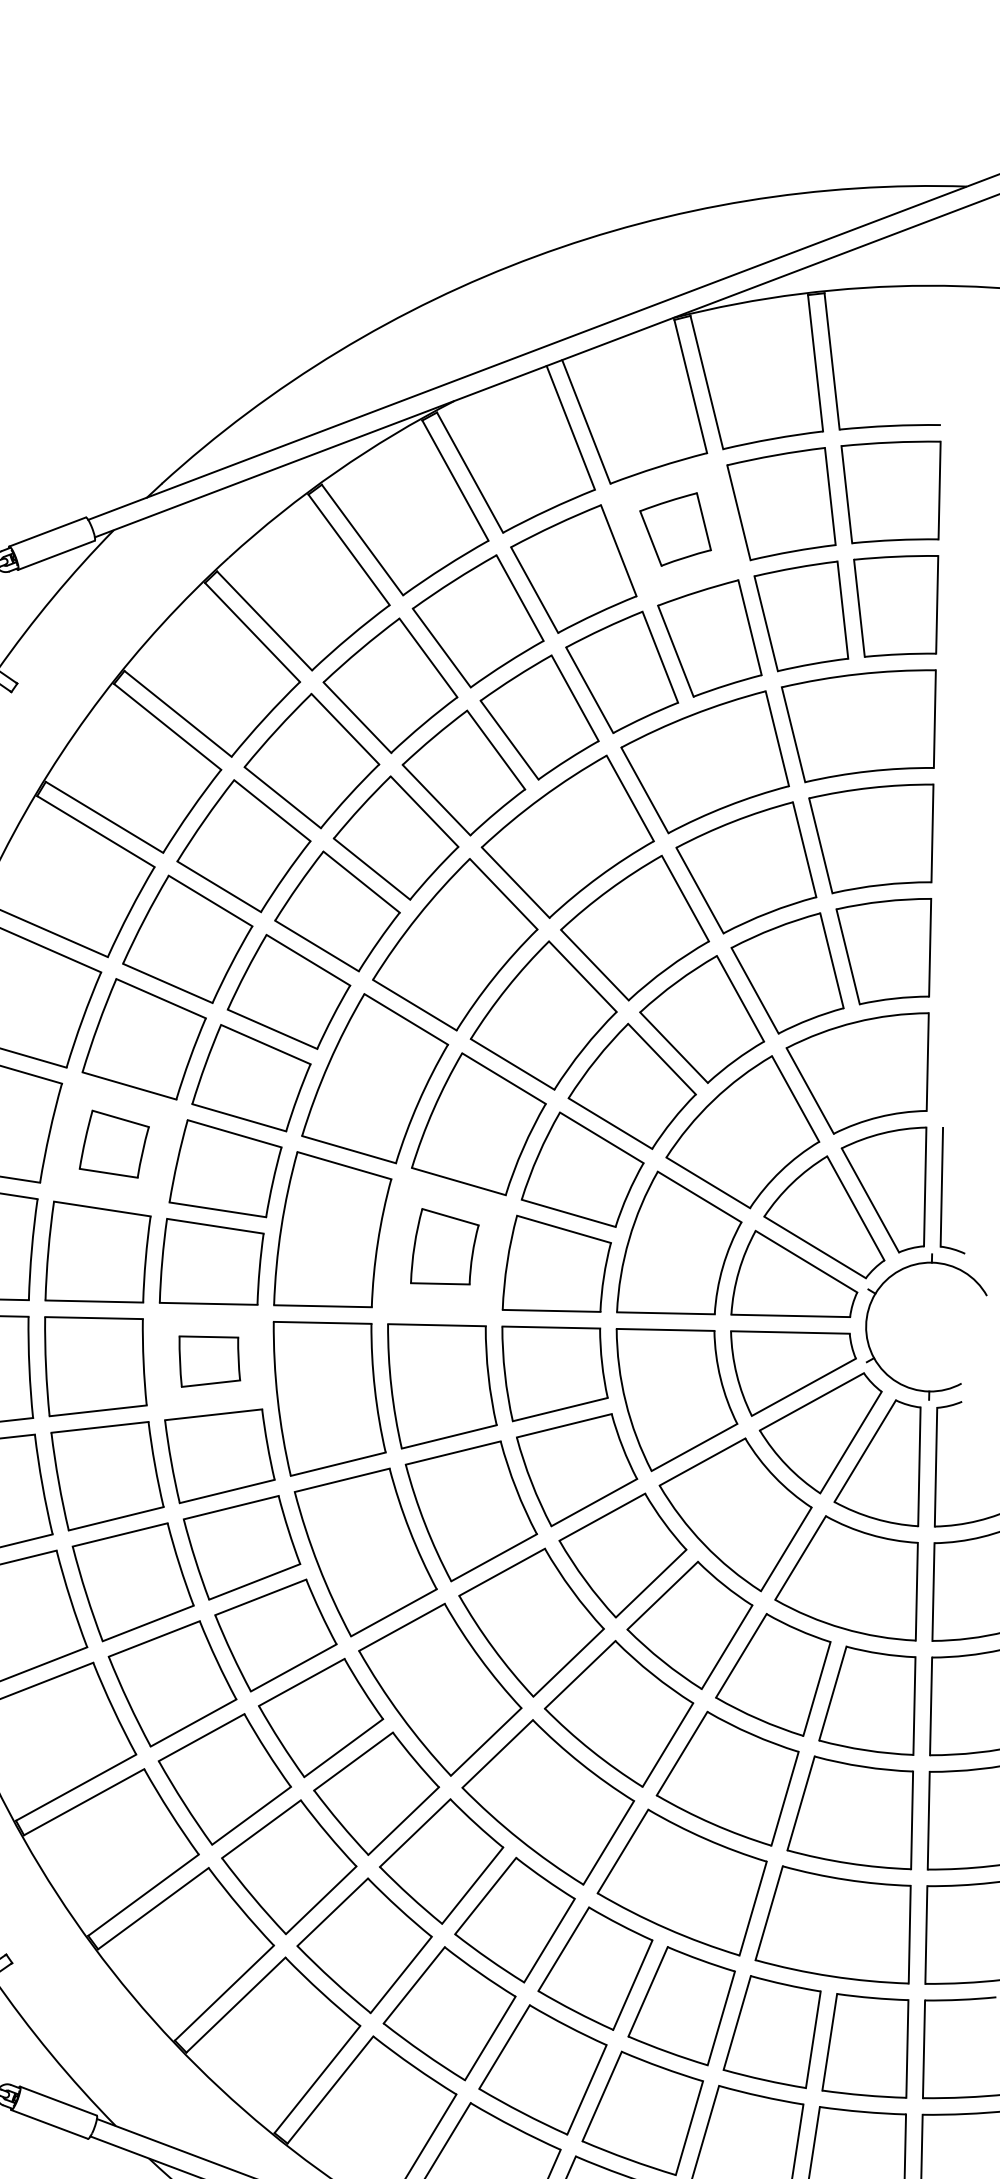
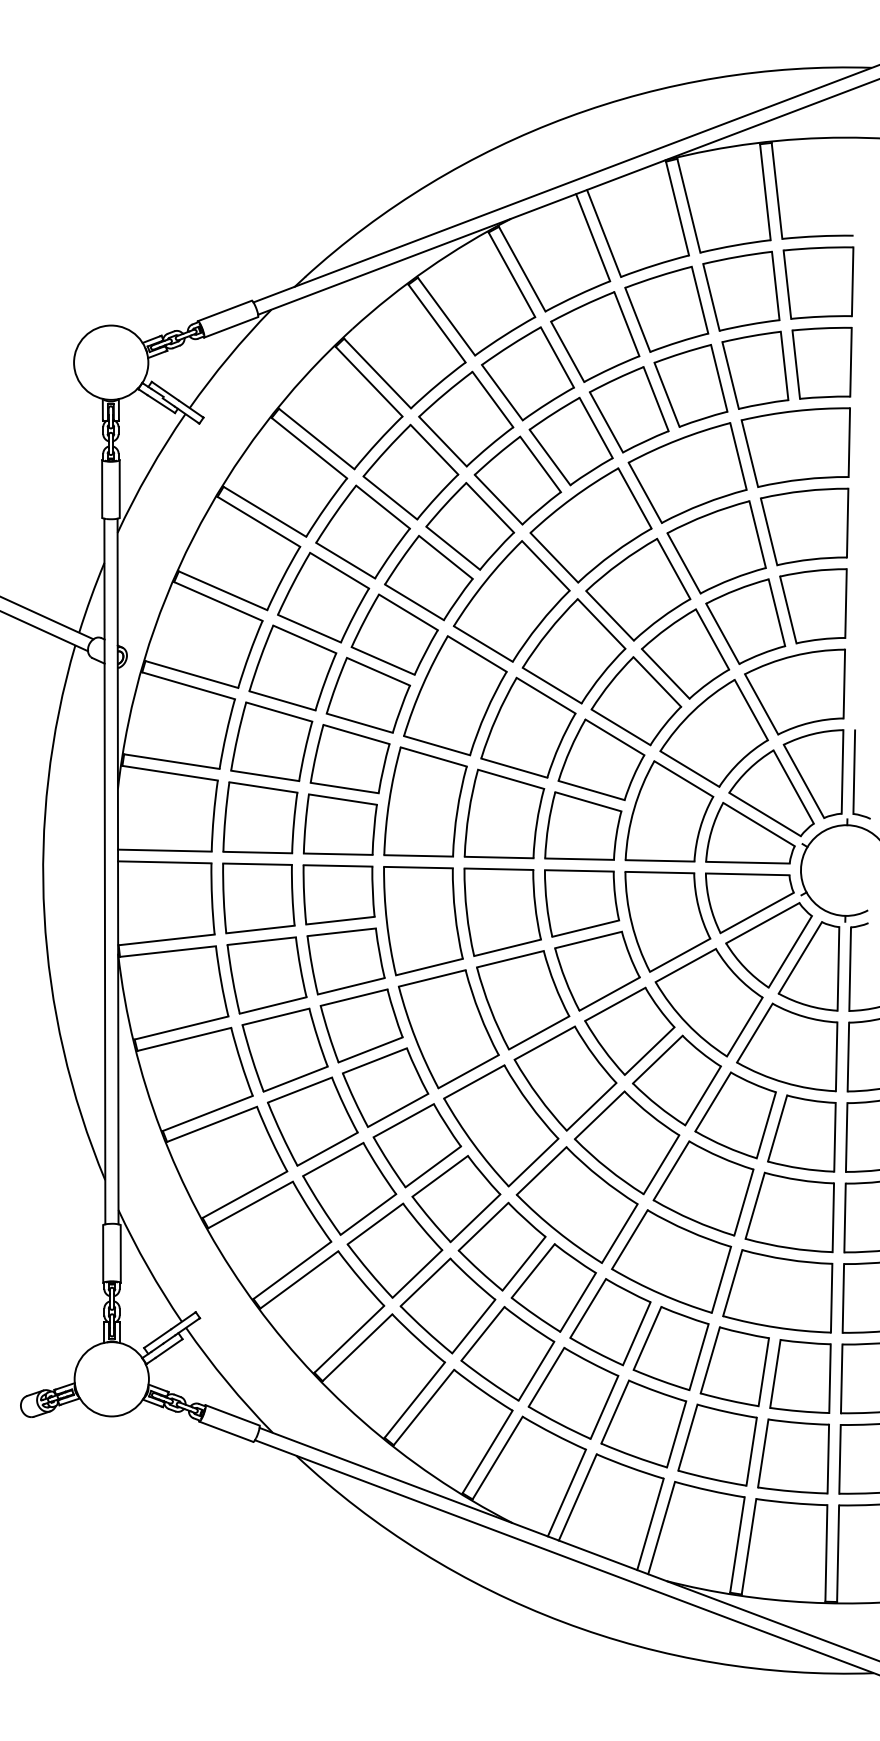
part: (675, 528) -> (666, 308), size x1.67
part: (113, 1143) -> (271, 741), size x1.67
part: (444, 1246) -> (504, 813), size x1.67
part: (209, 1361) -> (338, 894), size x1.67

